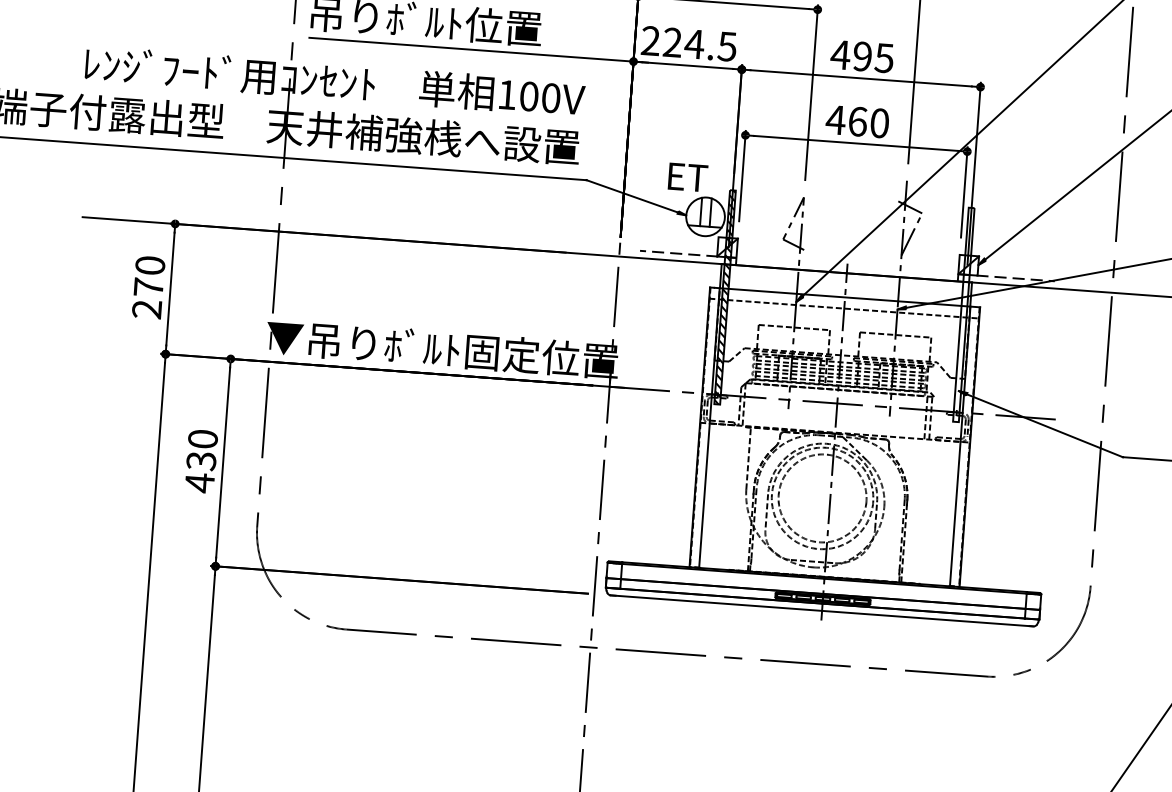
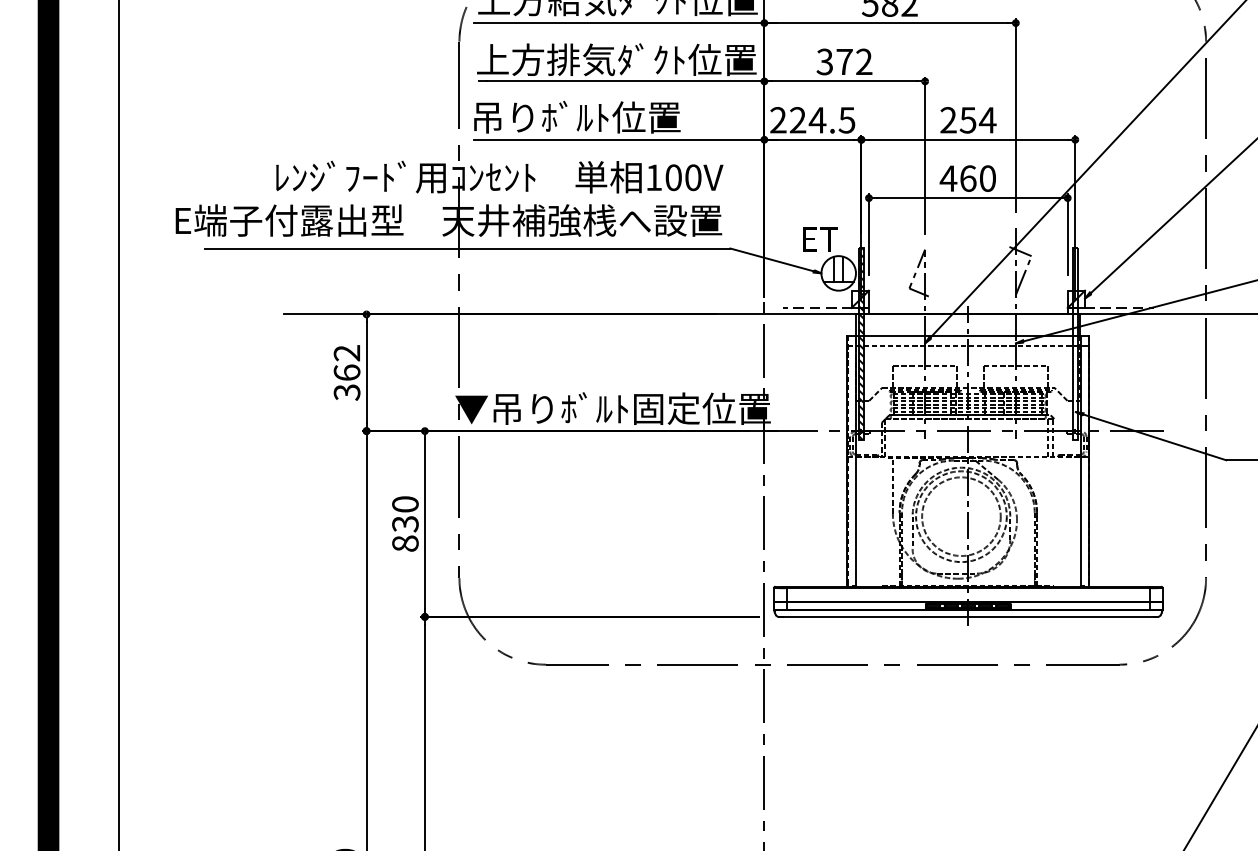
text: (861, 56) -> (967, 120), 495 -> 254
text: (148, 287) -> (346, 372), 270 -> 362
text: (199, 482) -> (405, 543), 430 -> 830

